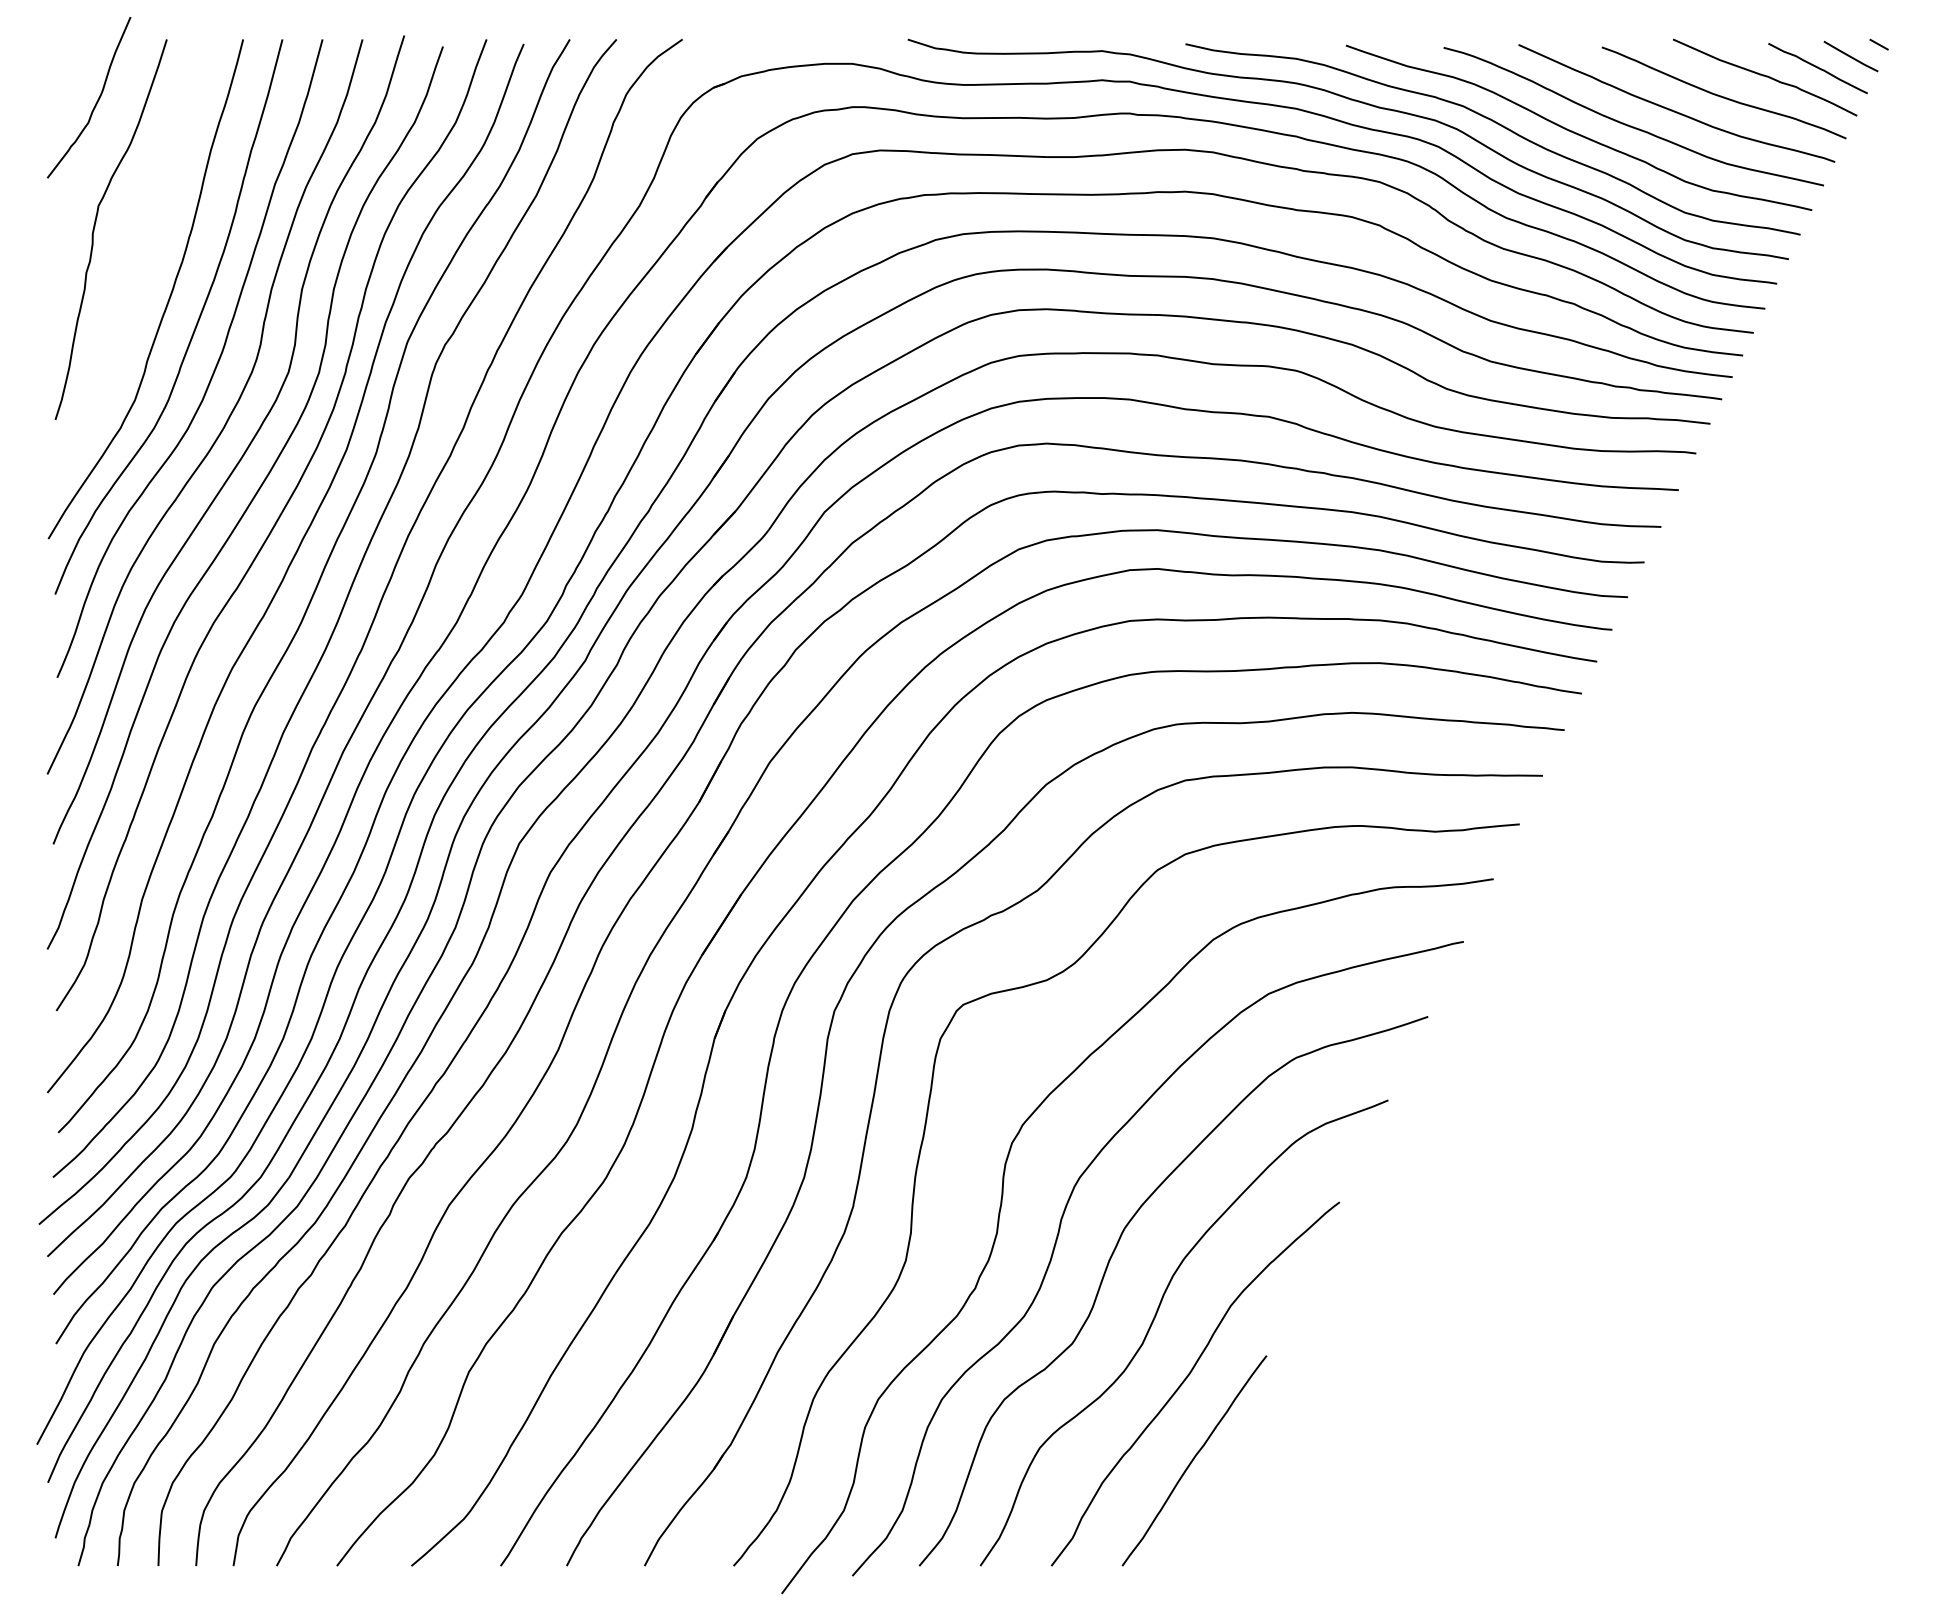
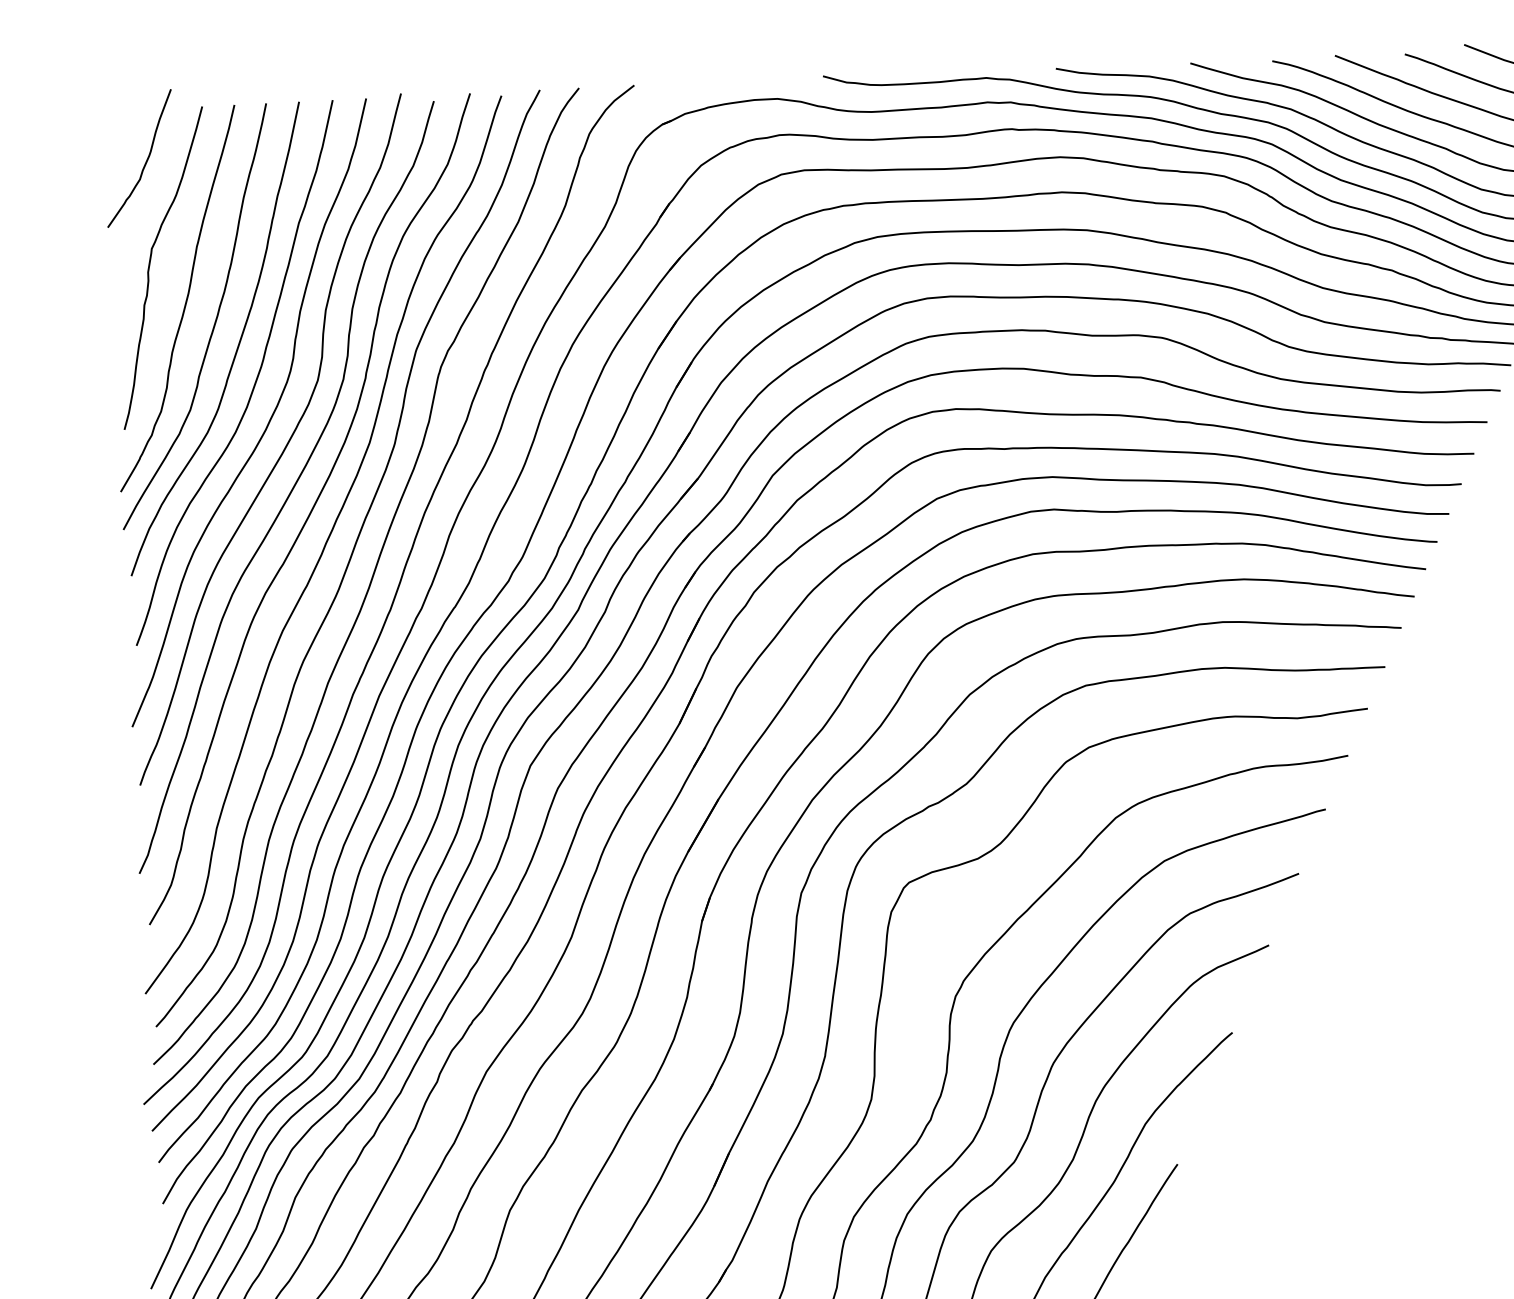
curve: (135, 270) -> (185, 301), added

